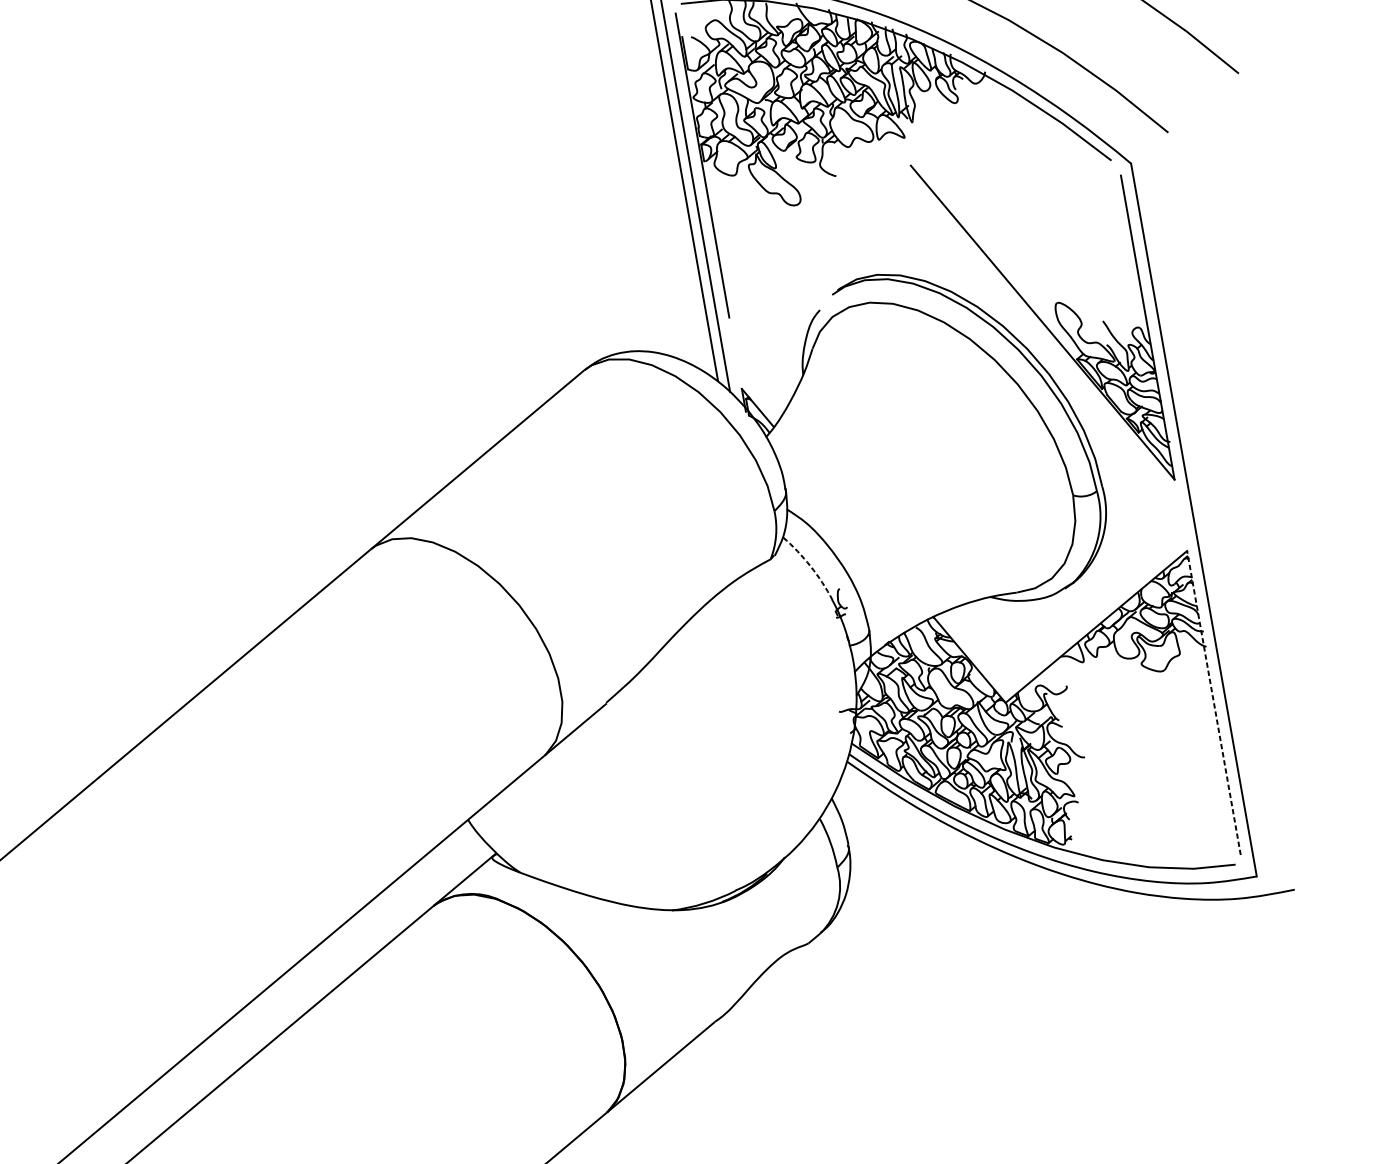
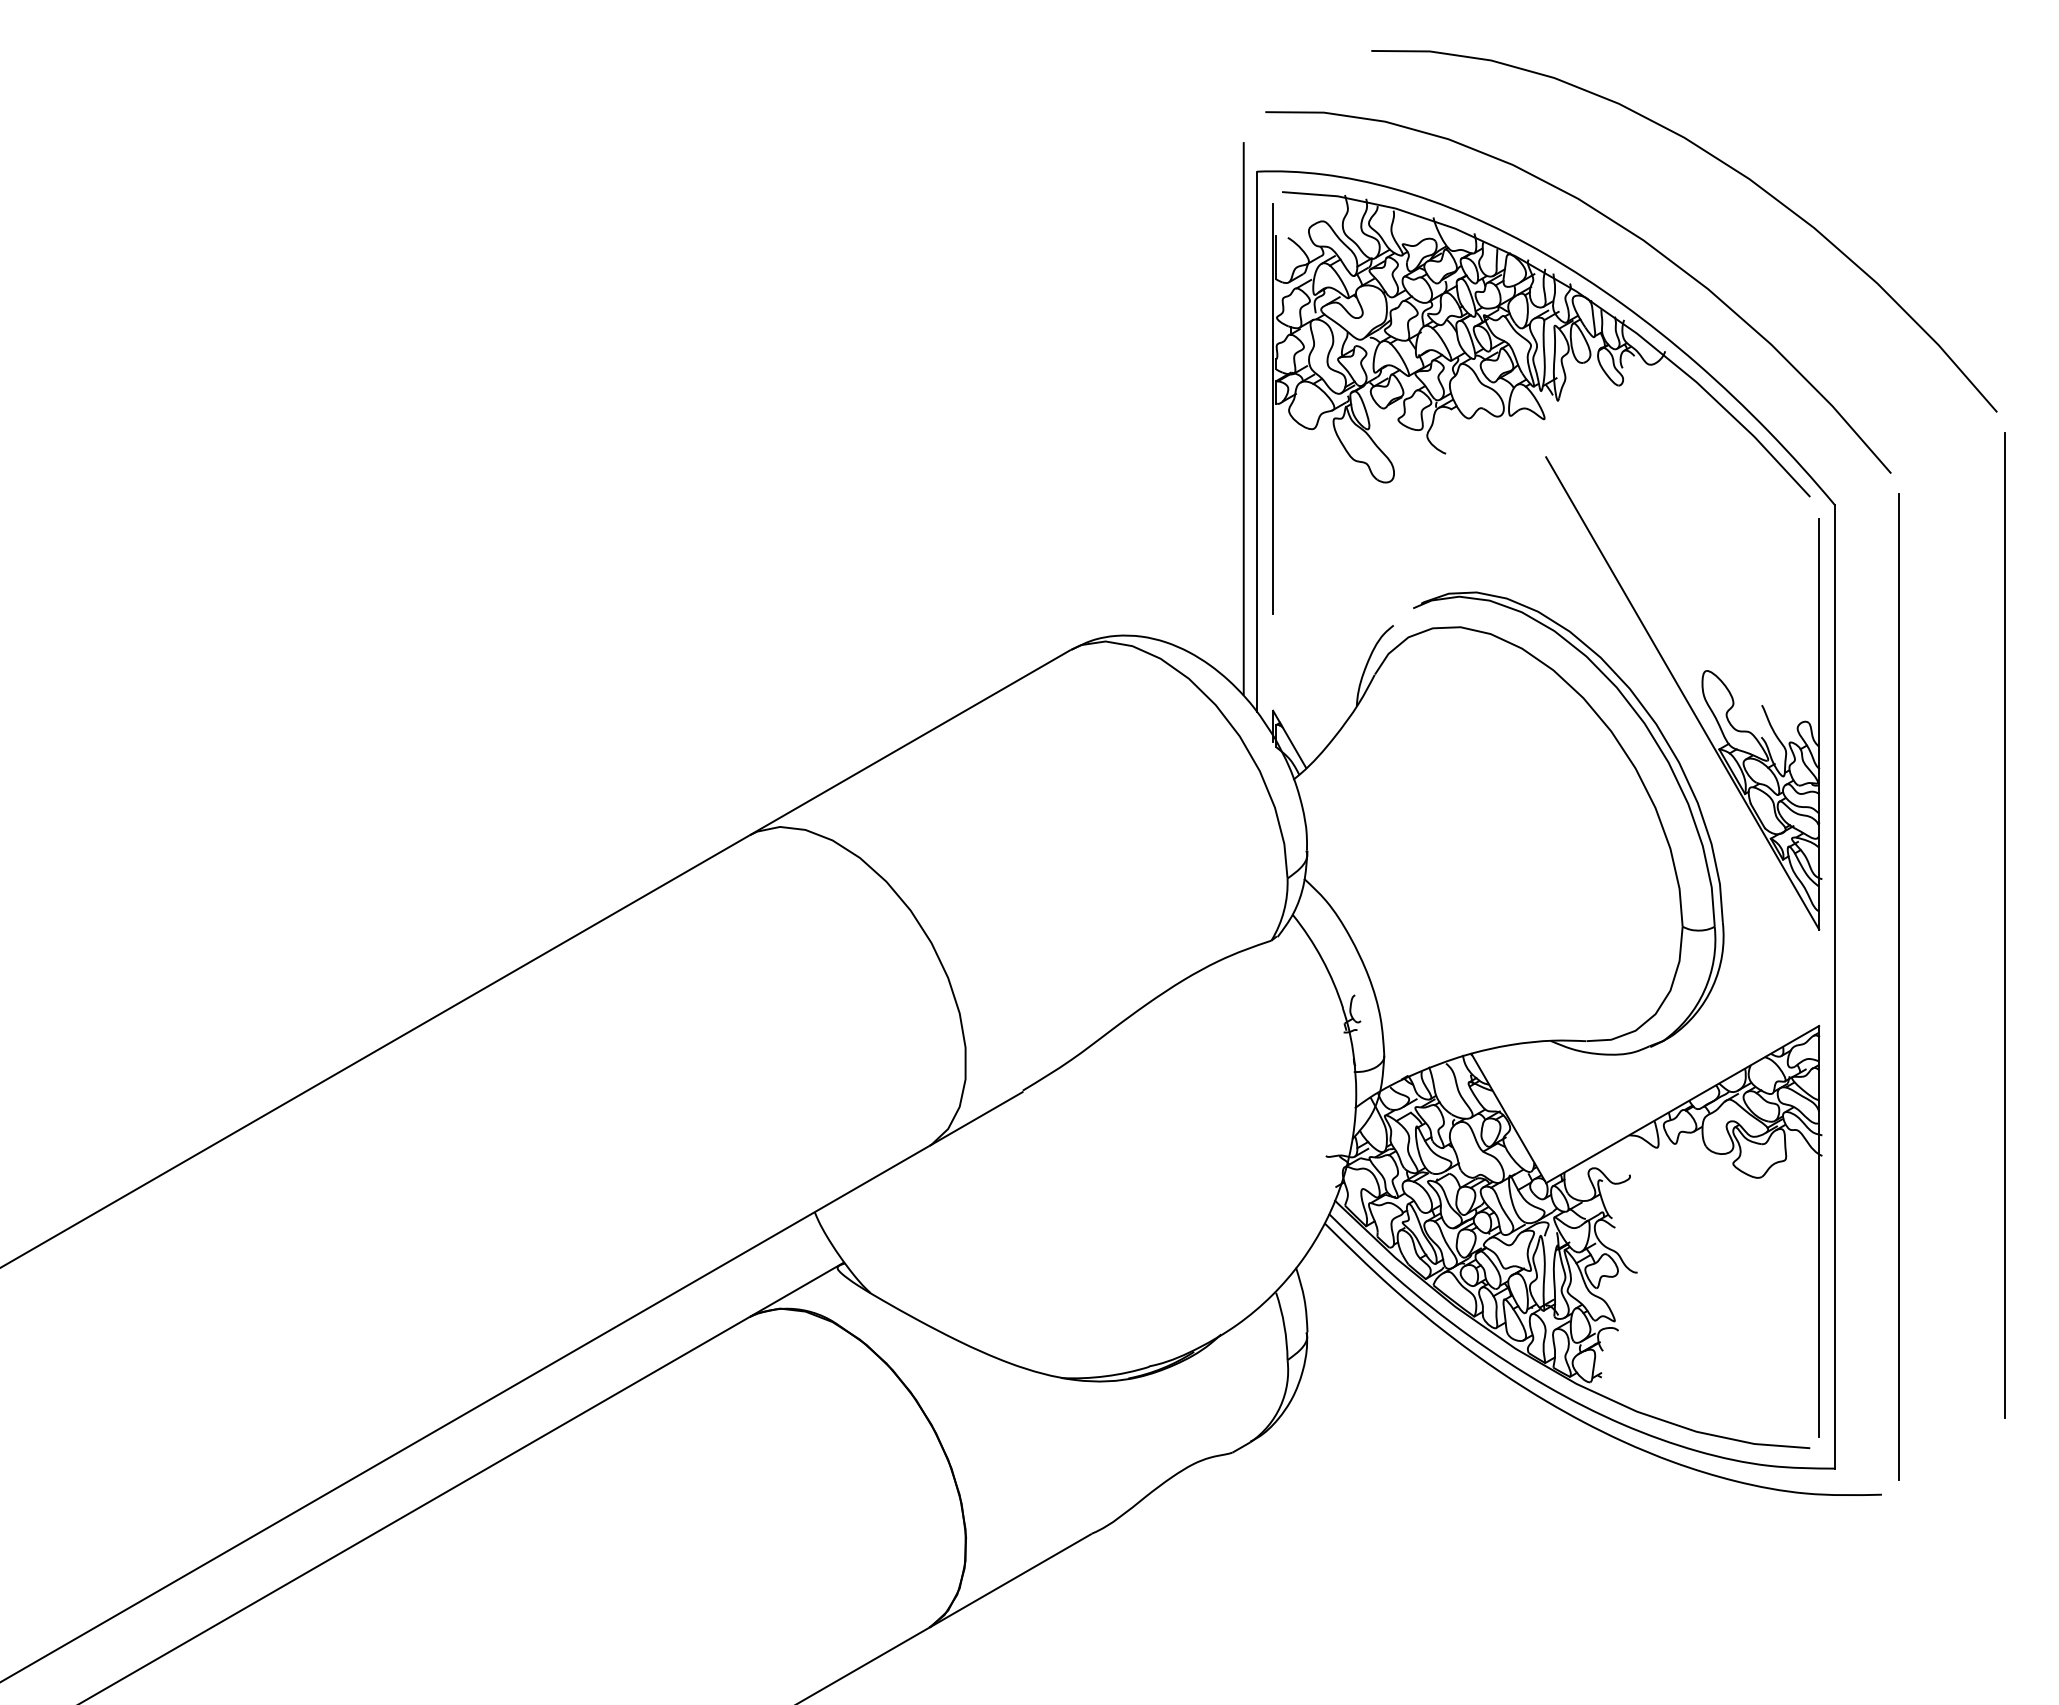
line: (1311, 452) -> (2005, 925), added
line: (1241, 511) -> (1899, 986), added
arc: (810, 566) -> (1322, 959), dashed -> solid
line: (1214, 702) -> (1819, 1230), dashed -> solid

